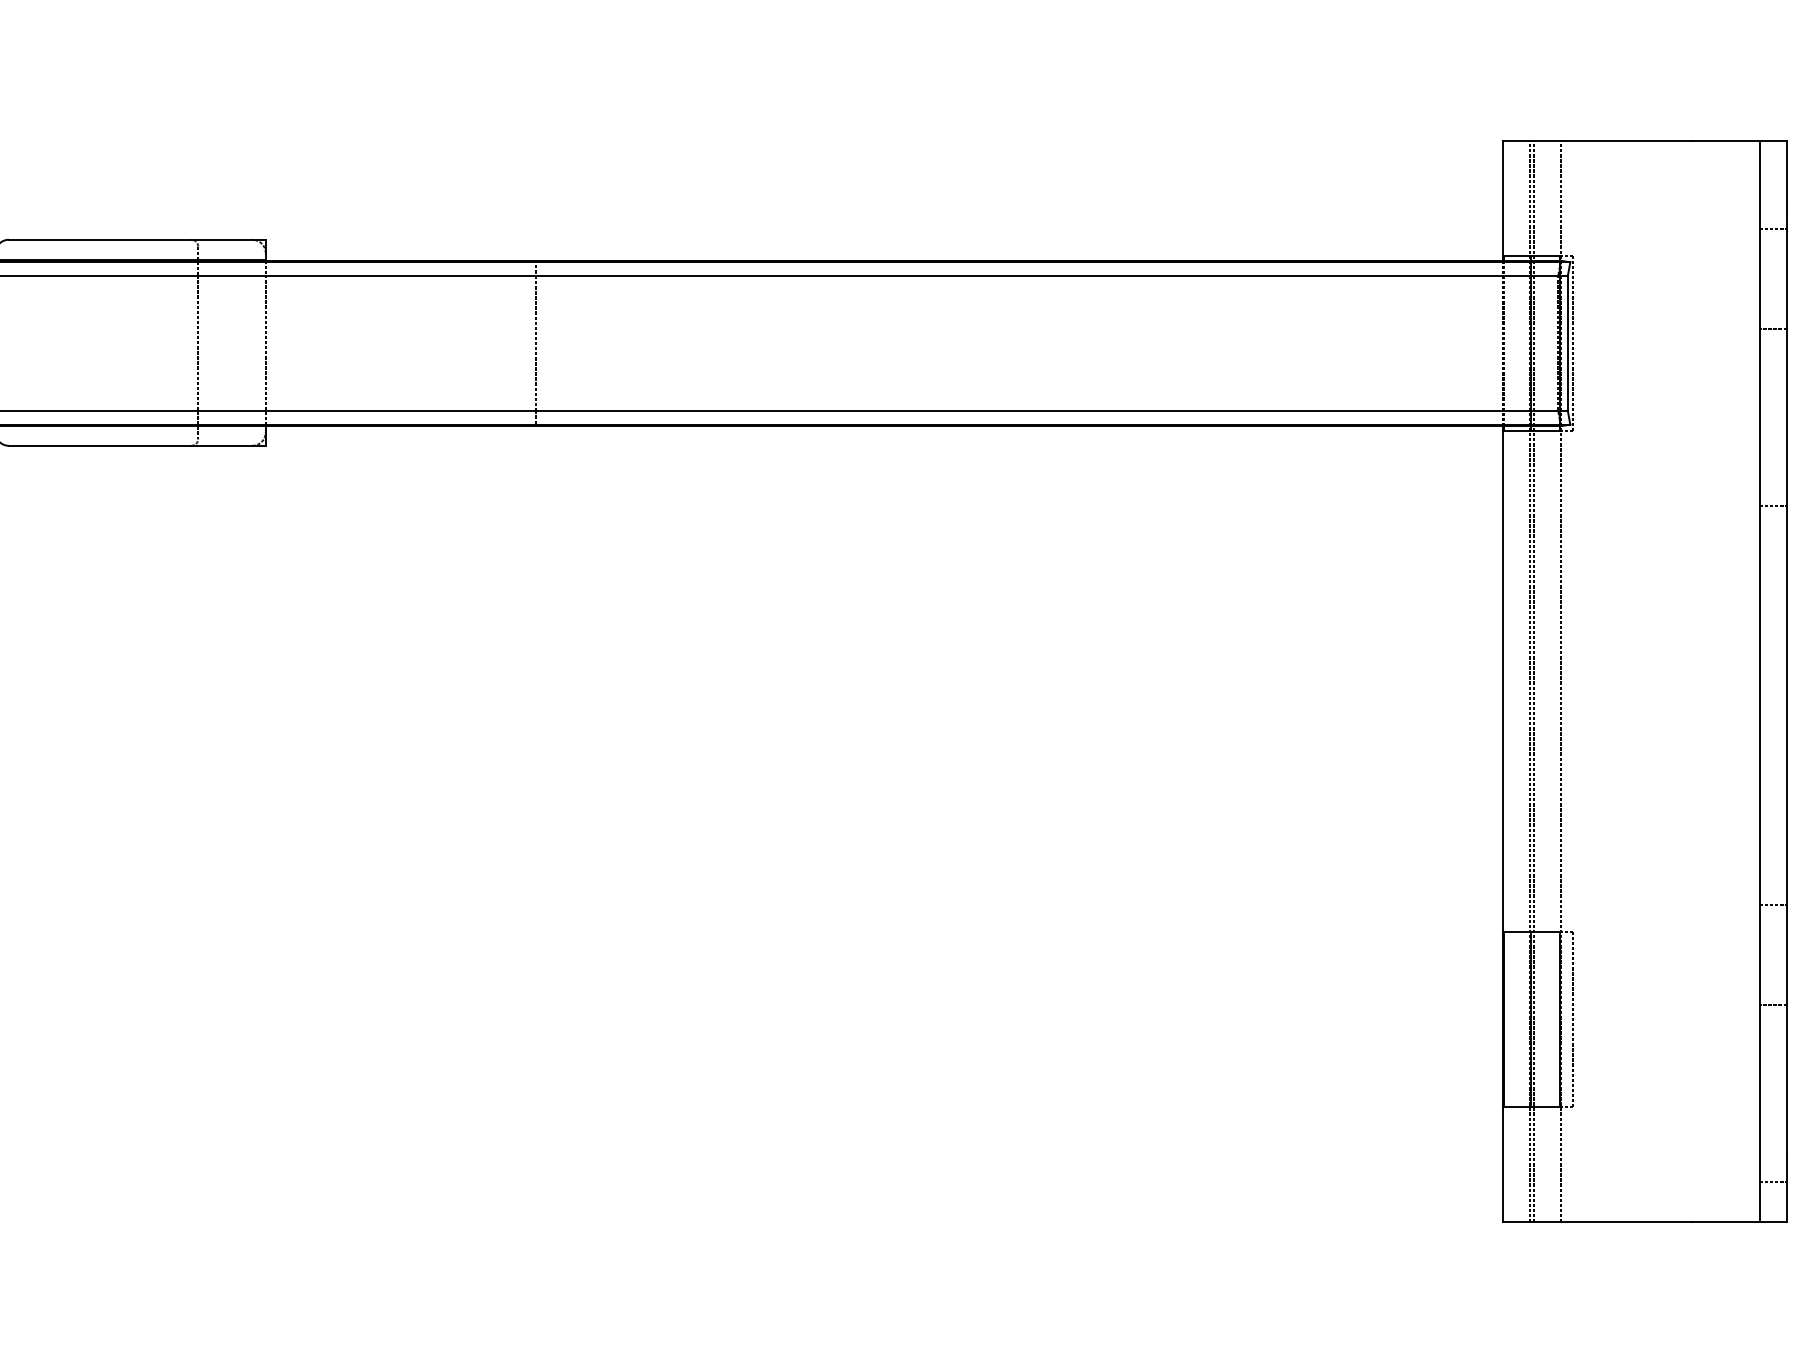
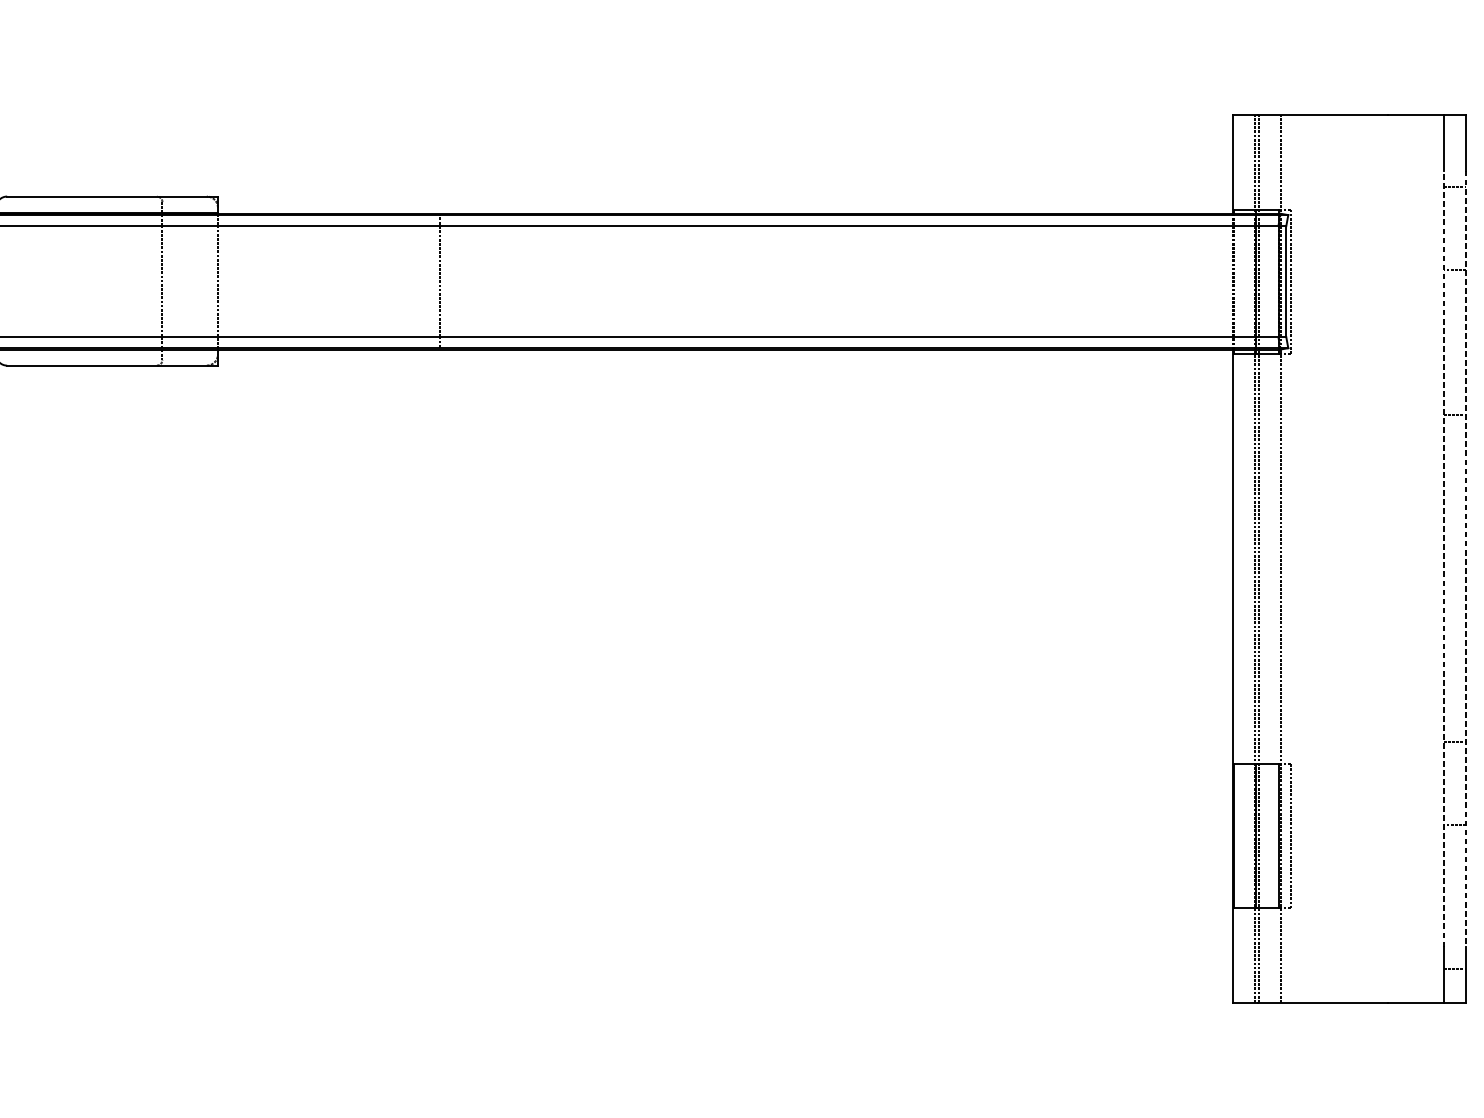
line: (1759, 681) -> (1443, 559), solid -> dashed
line: (1786, 681) -> (1465, 559), solid -> dashed

